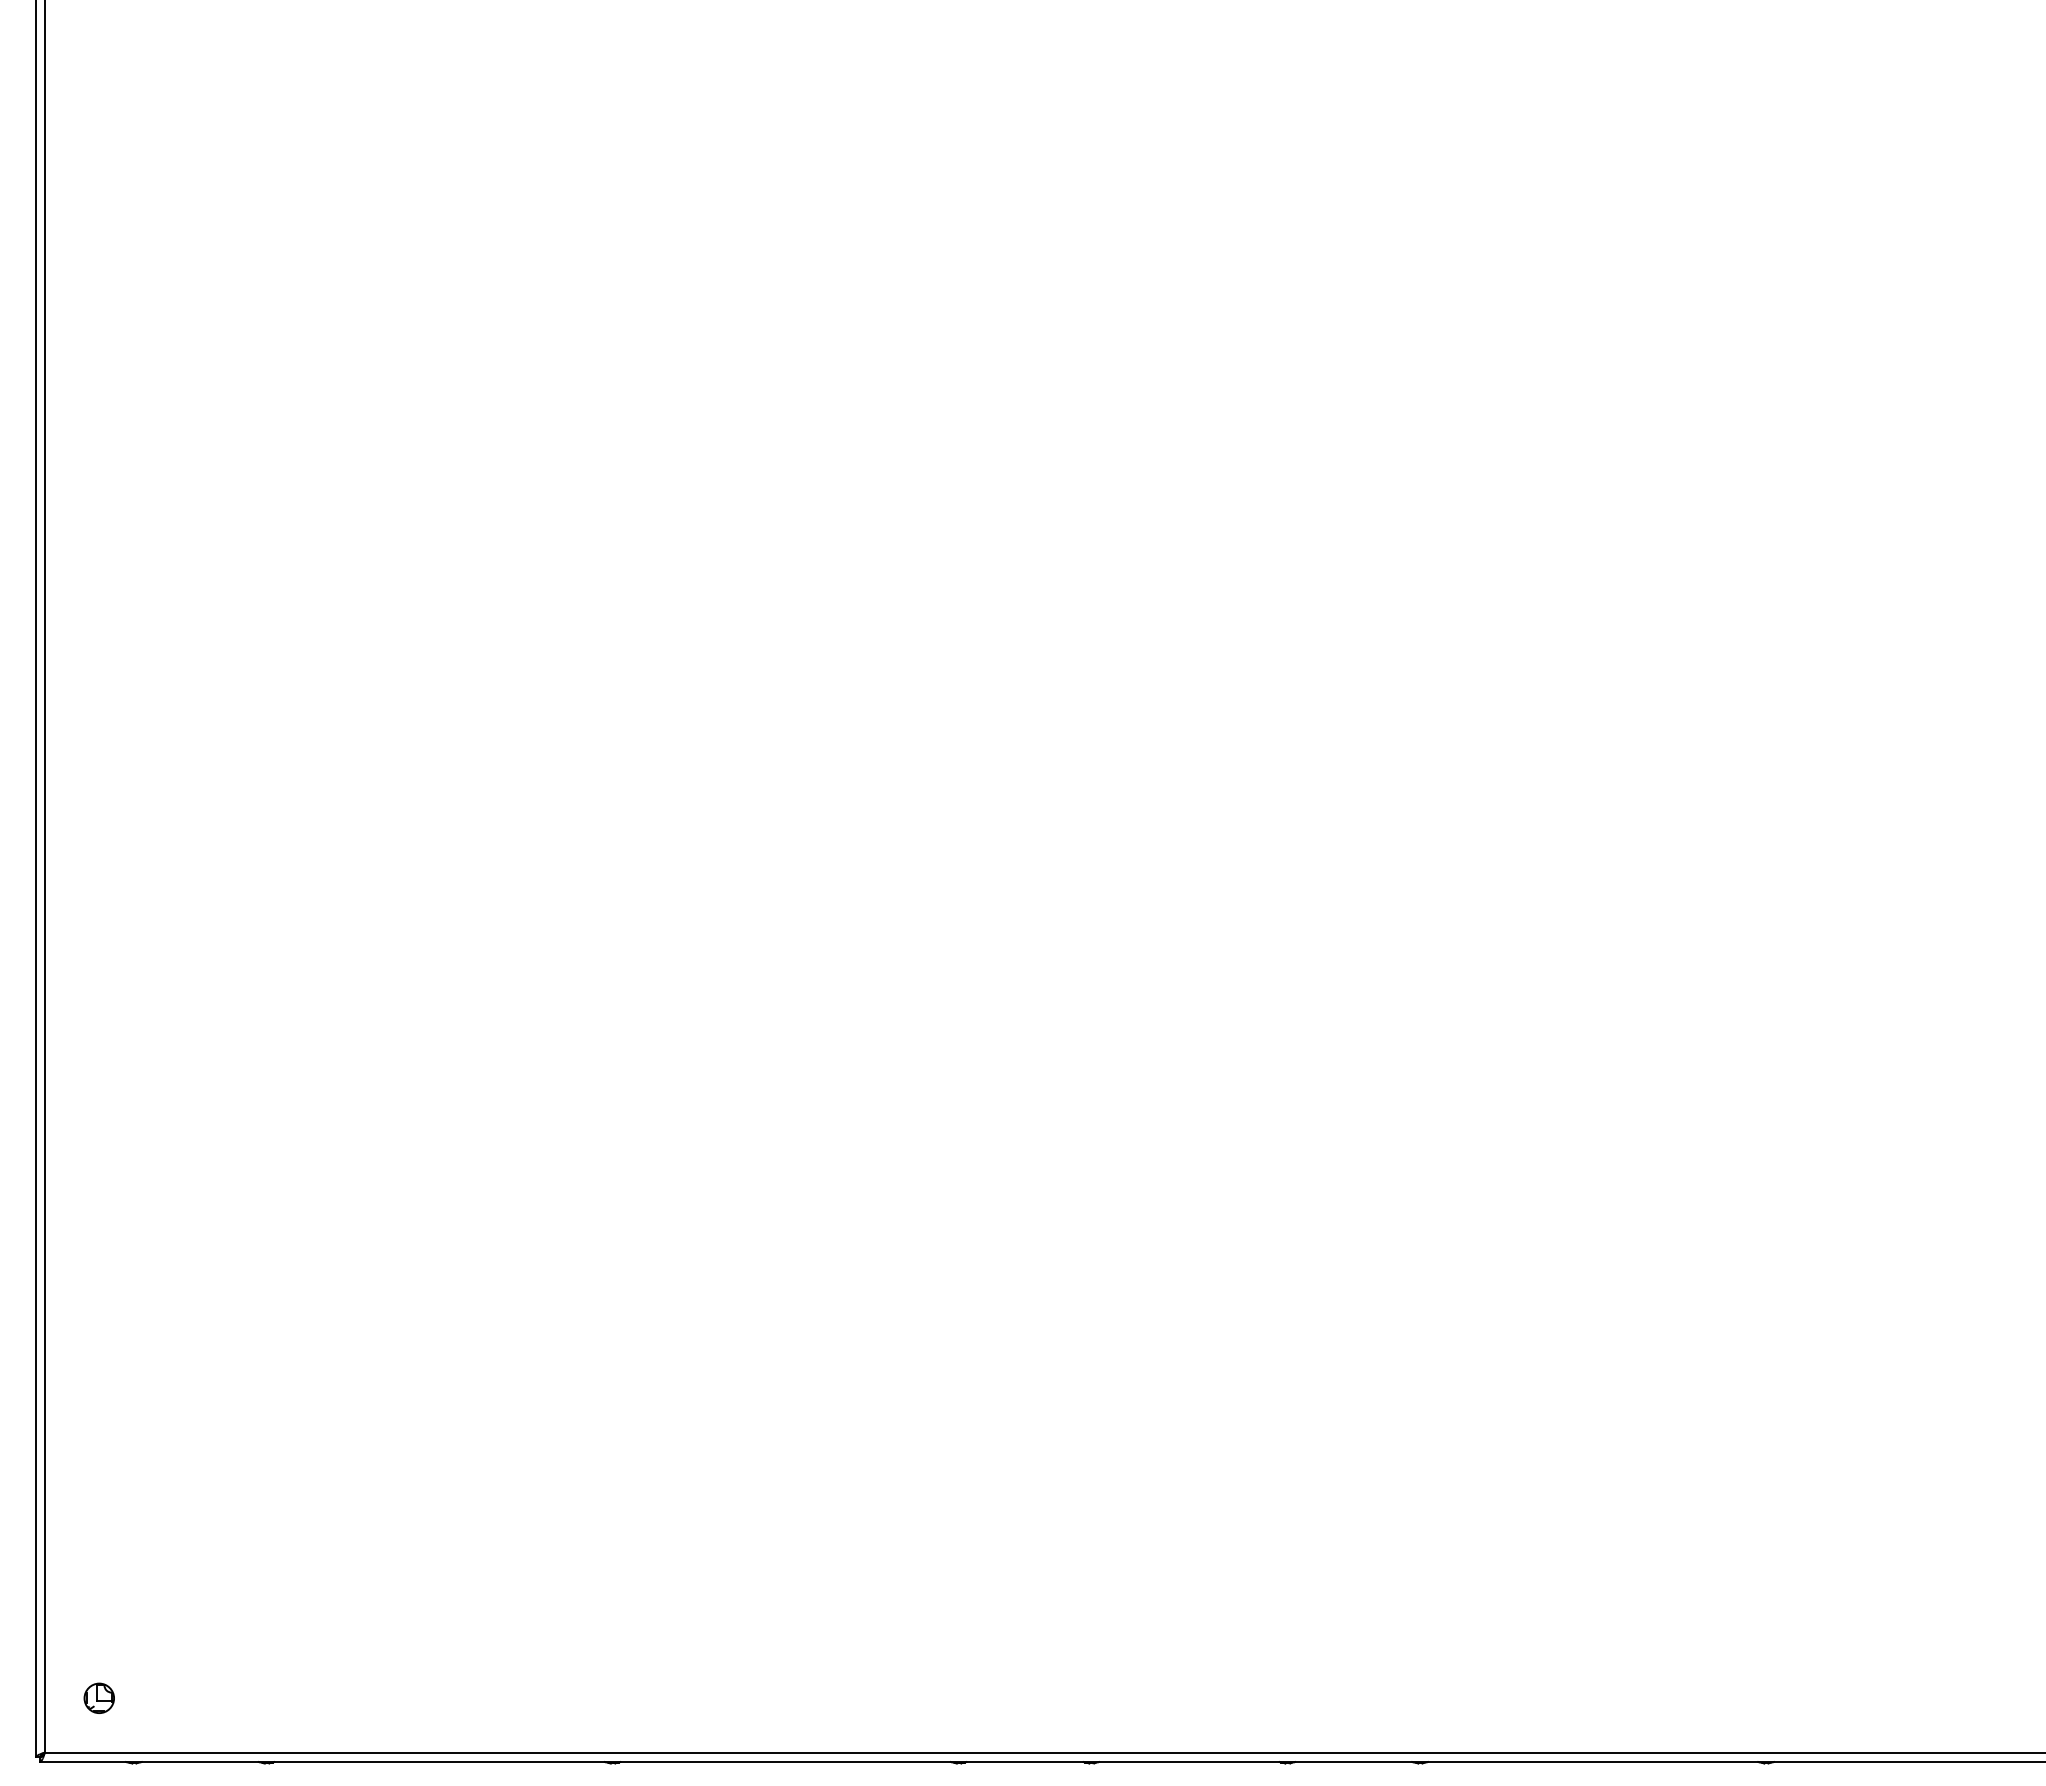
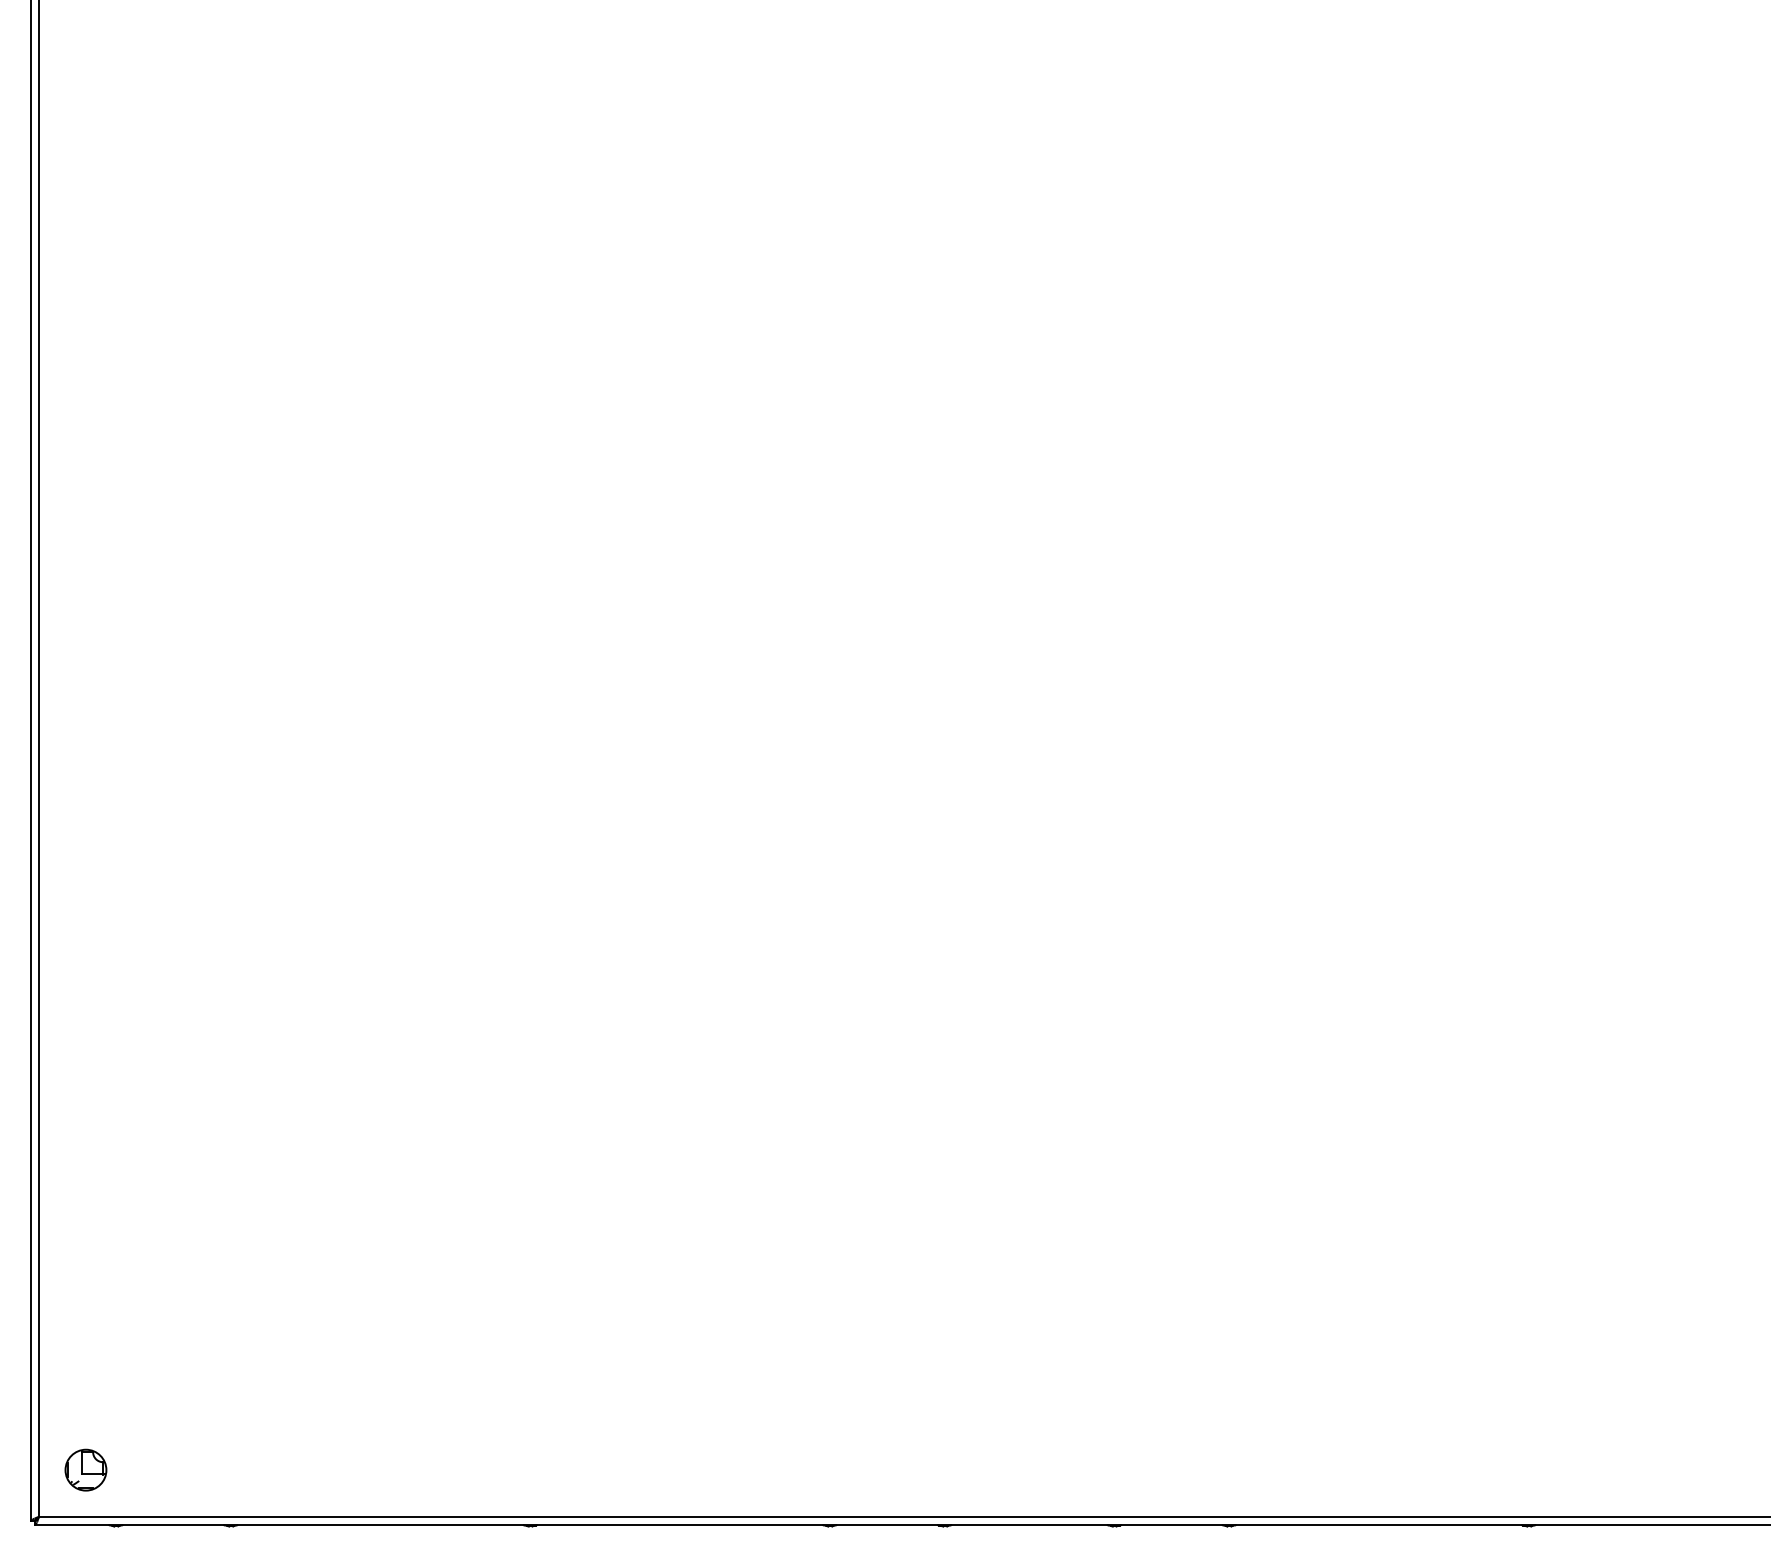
part: (98, 1697) -> (85, 1469), size x1.6

